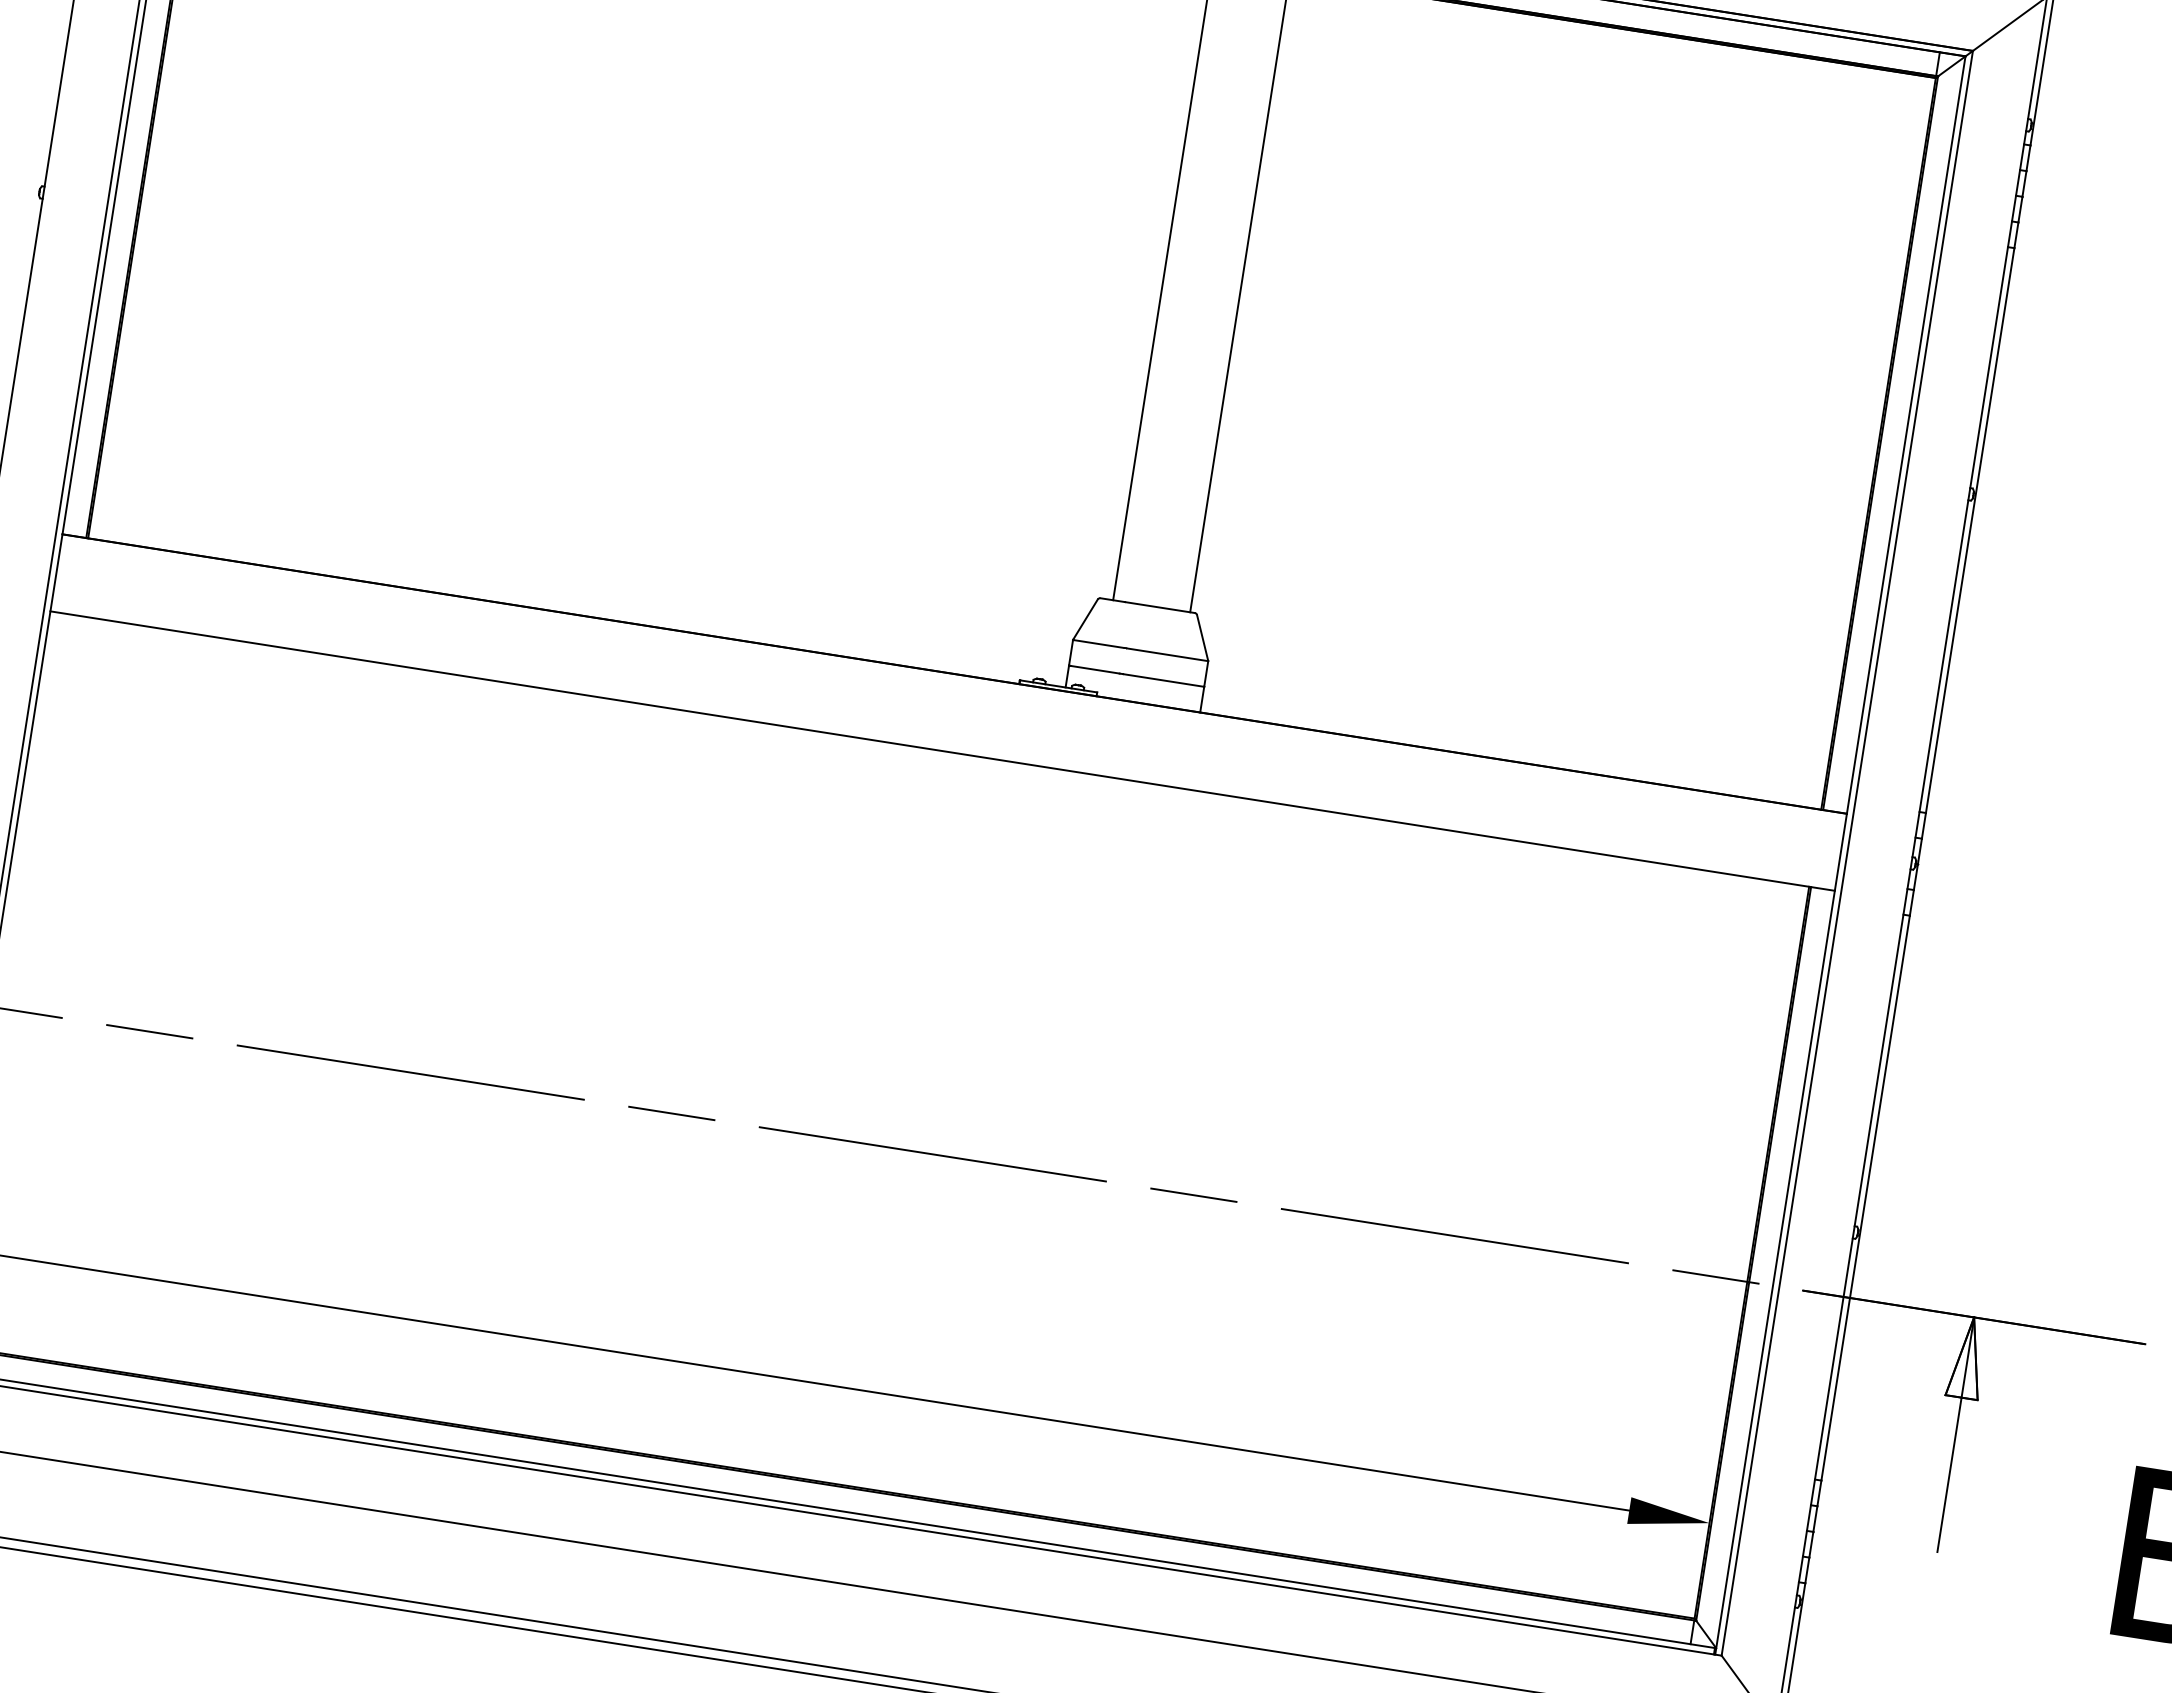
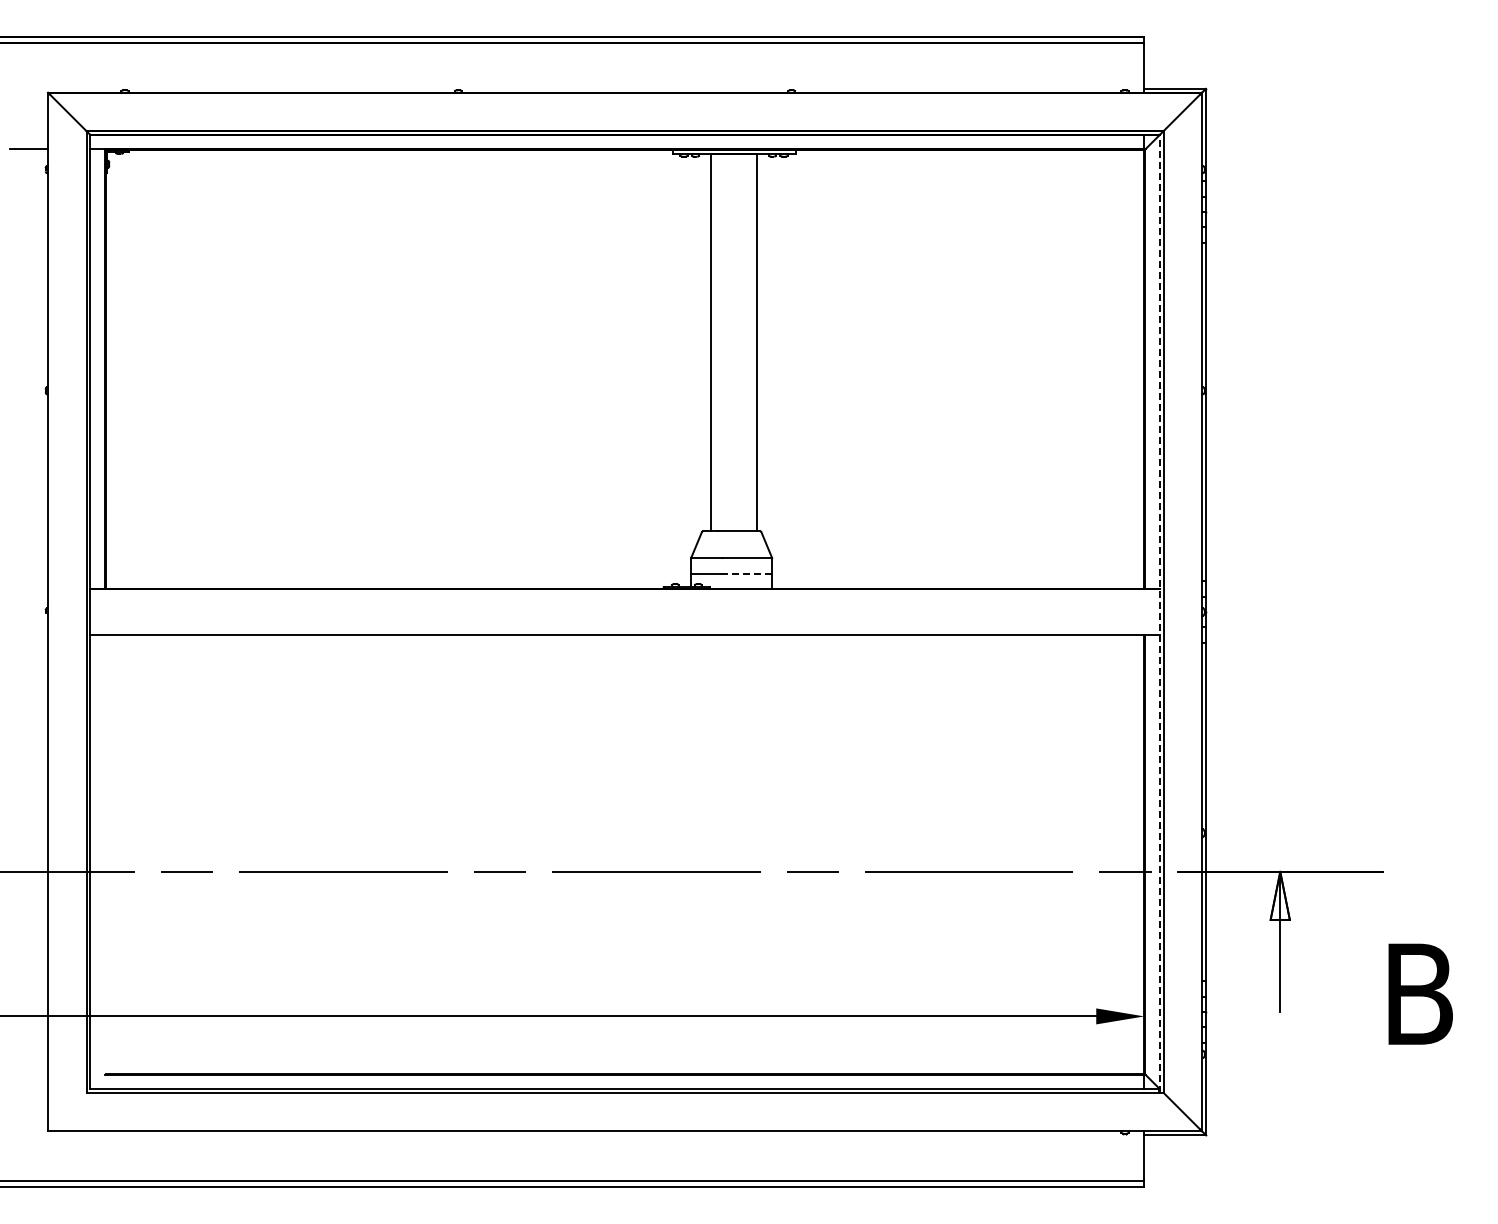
line: (1163, 680) -> (747, 573), solid -> dashed
line: (1840, 854) -> (1159, 613), solid -> dashed

